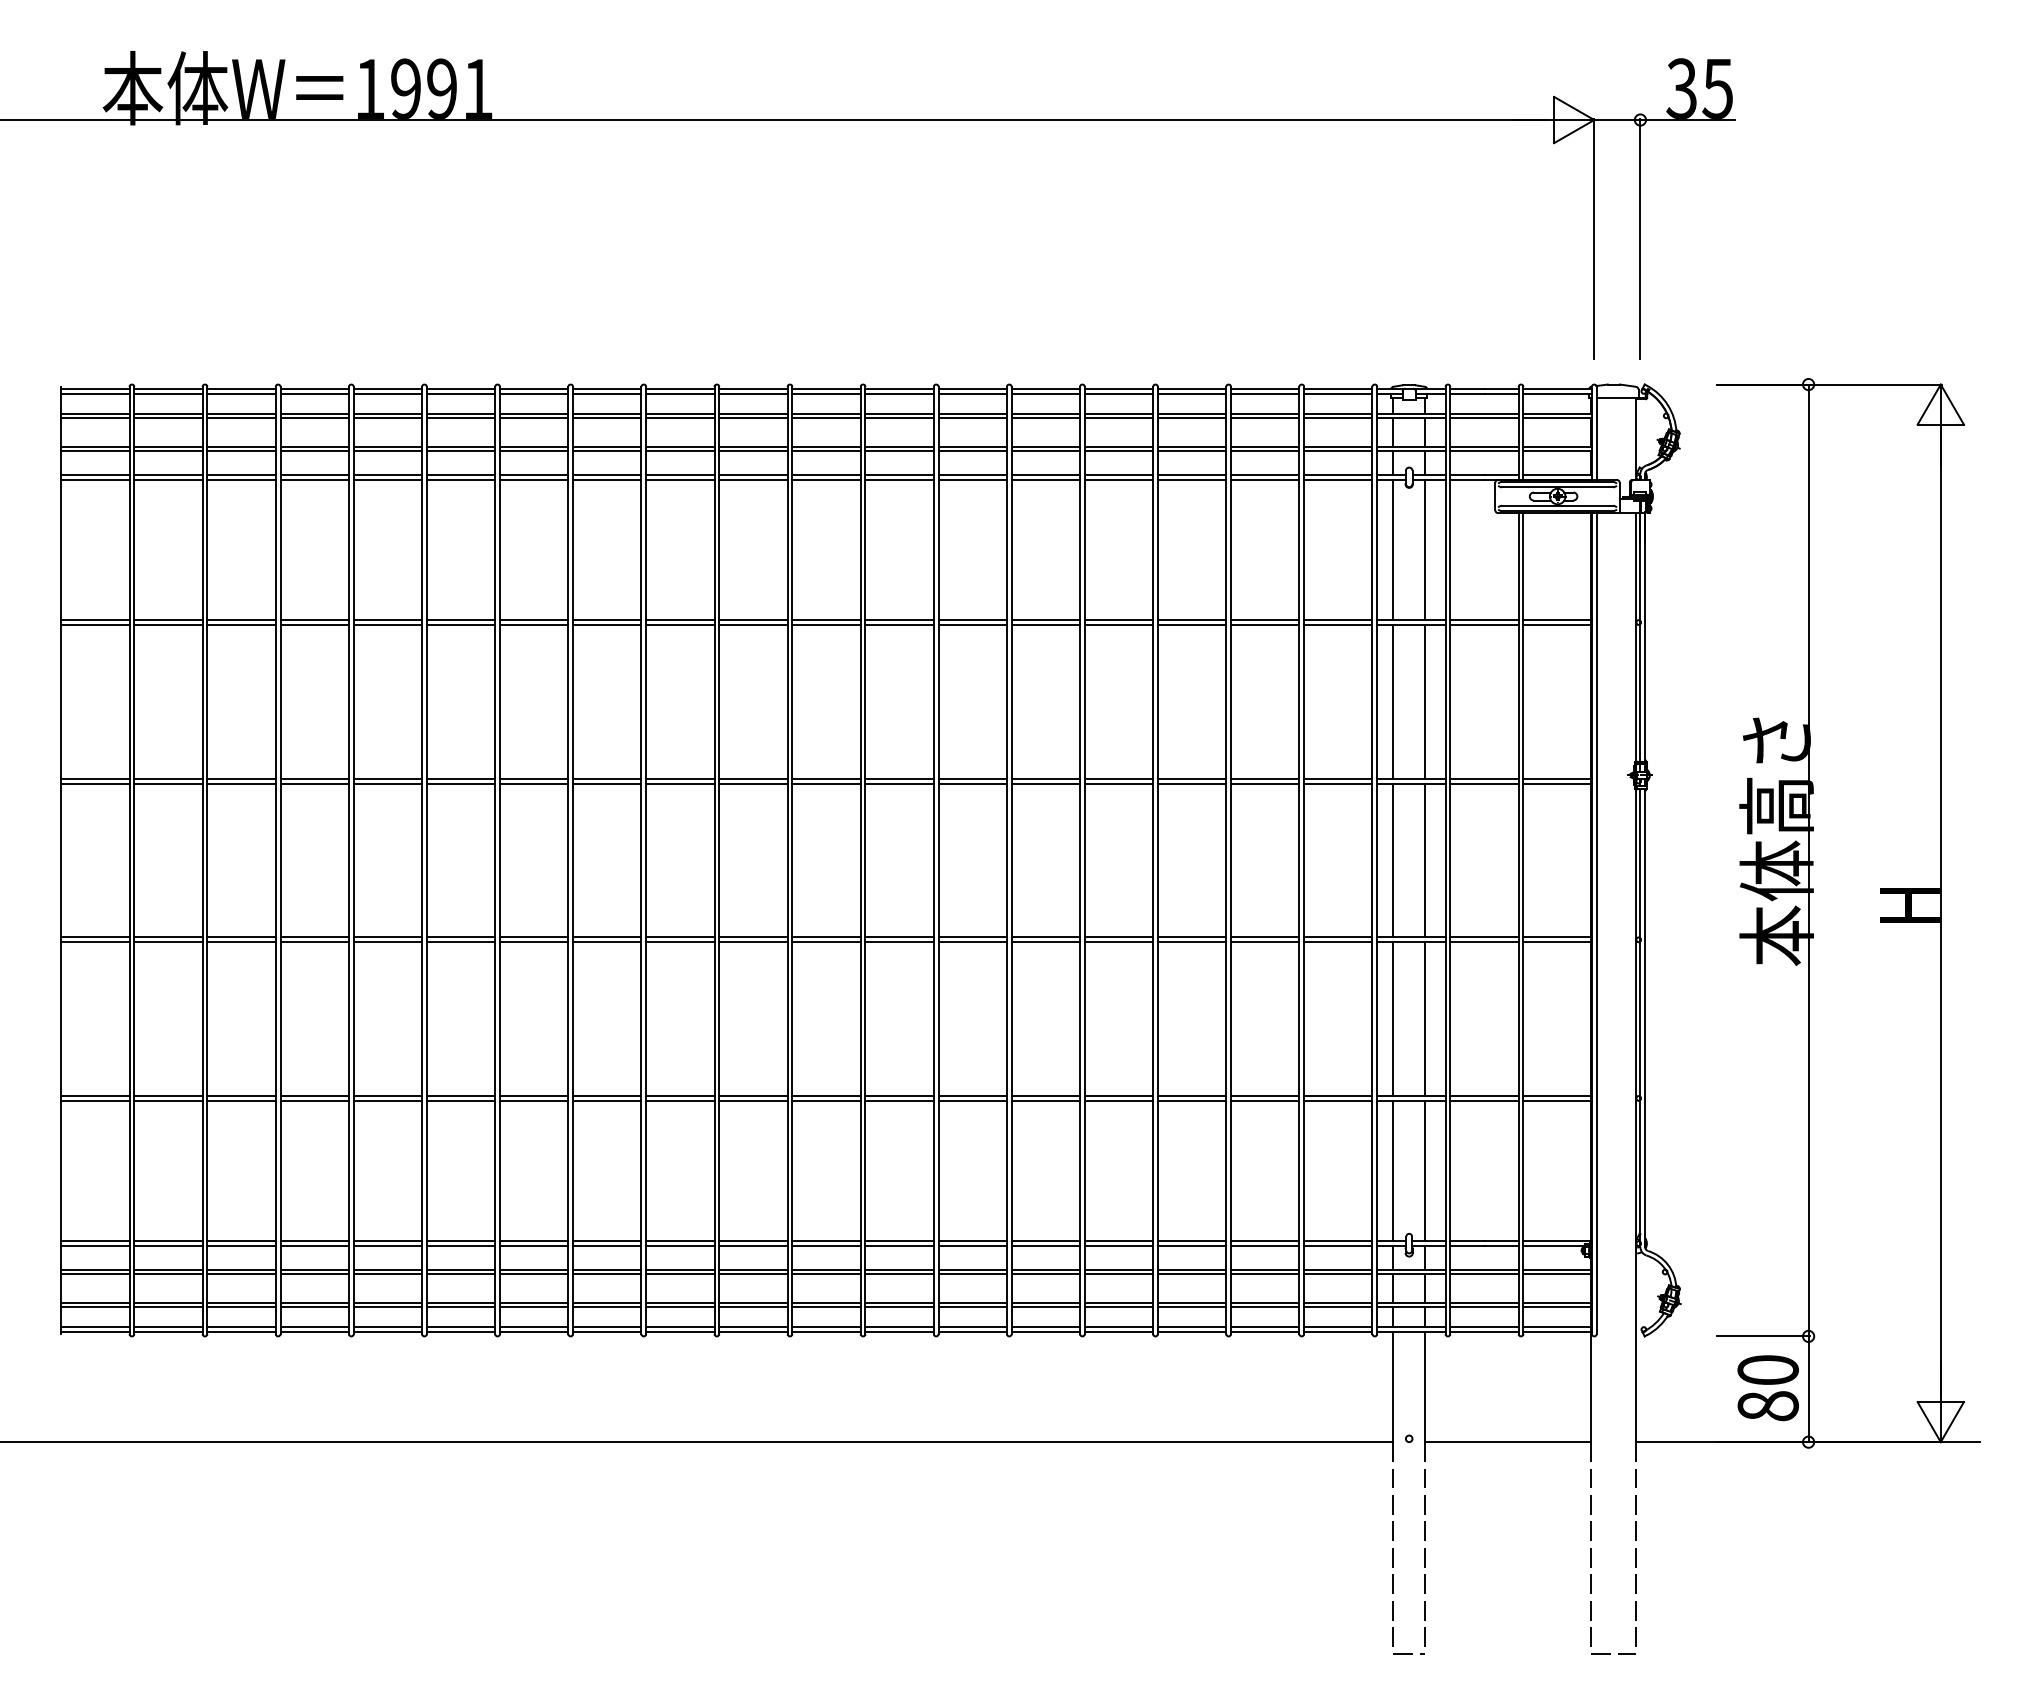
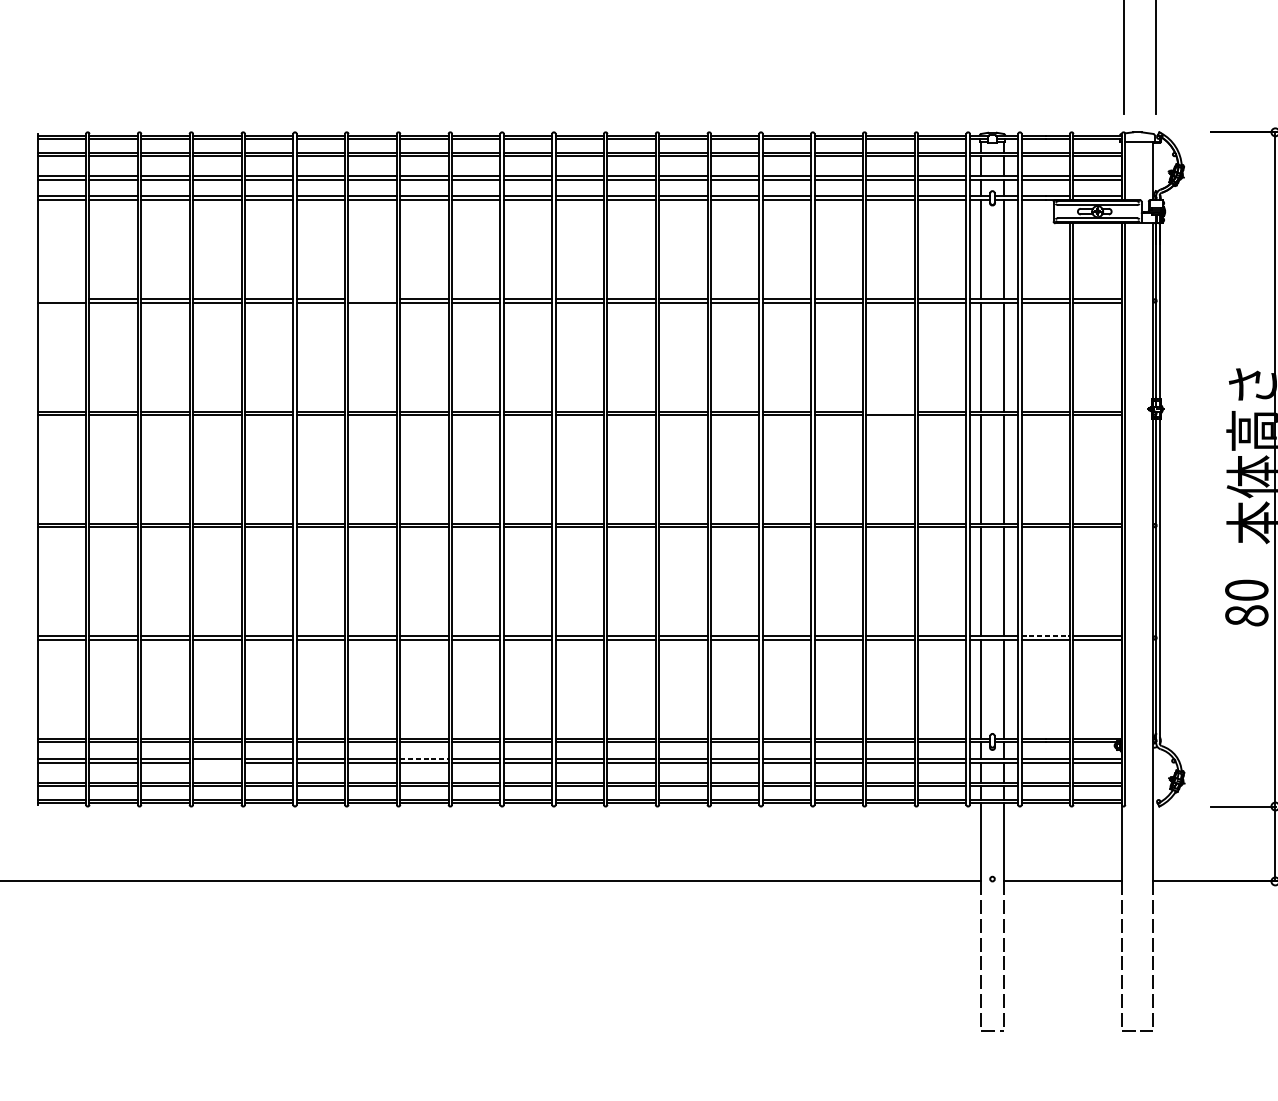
line: (95, 620) -> (62, 299), removed
line: (533, 620) -> (372, 299), removed
line: (1265, 778) -> (890, 411), removed
line: (1485, 1096) -> (1046, 636), solid -> dashed
line: (607, 1269) -> (424, 759), solid -> dashed
line: (314, 1274) -> (217, 762), removed
text: (1767, 1388) -> (1246, 603), moved

